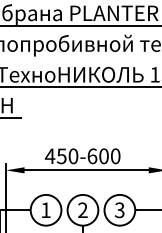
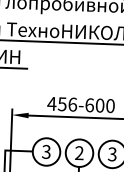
text: (73, 156) -> (72, 104), 450-600 -> 456-600
text: (45, 210) -> (46, 152), 1 -> 3

